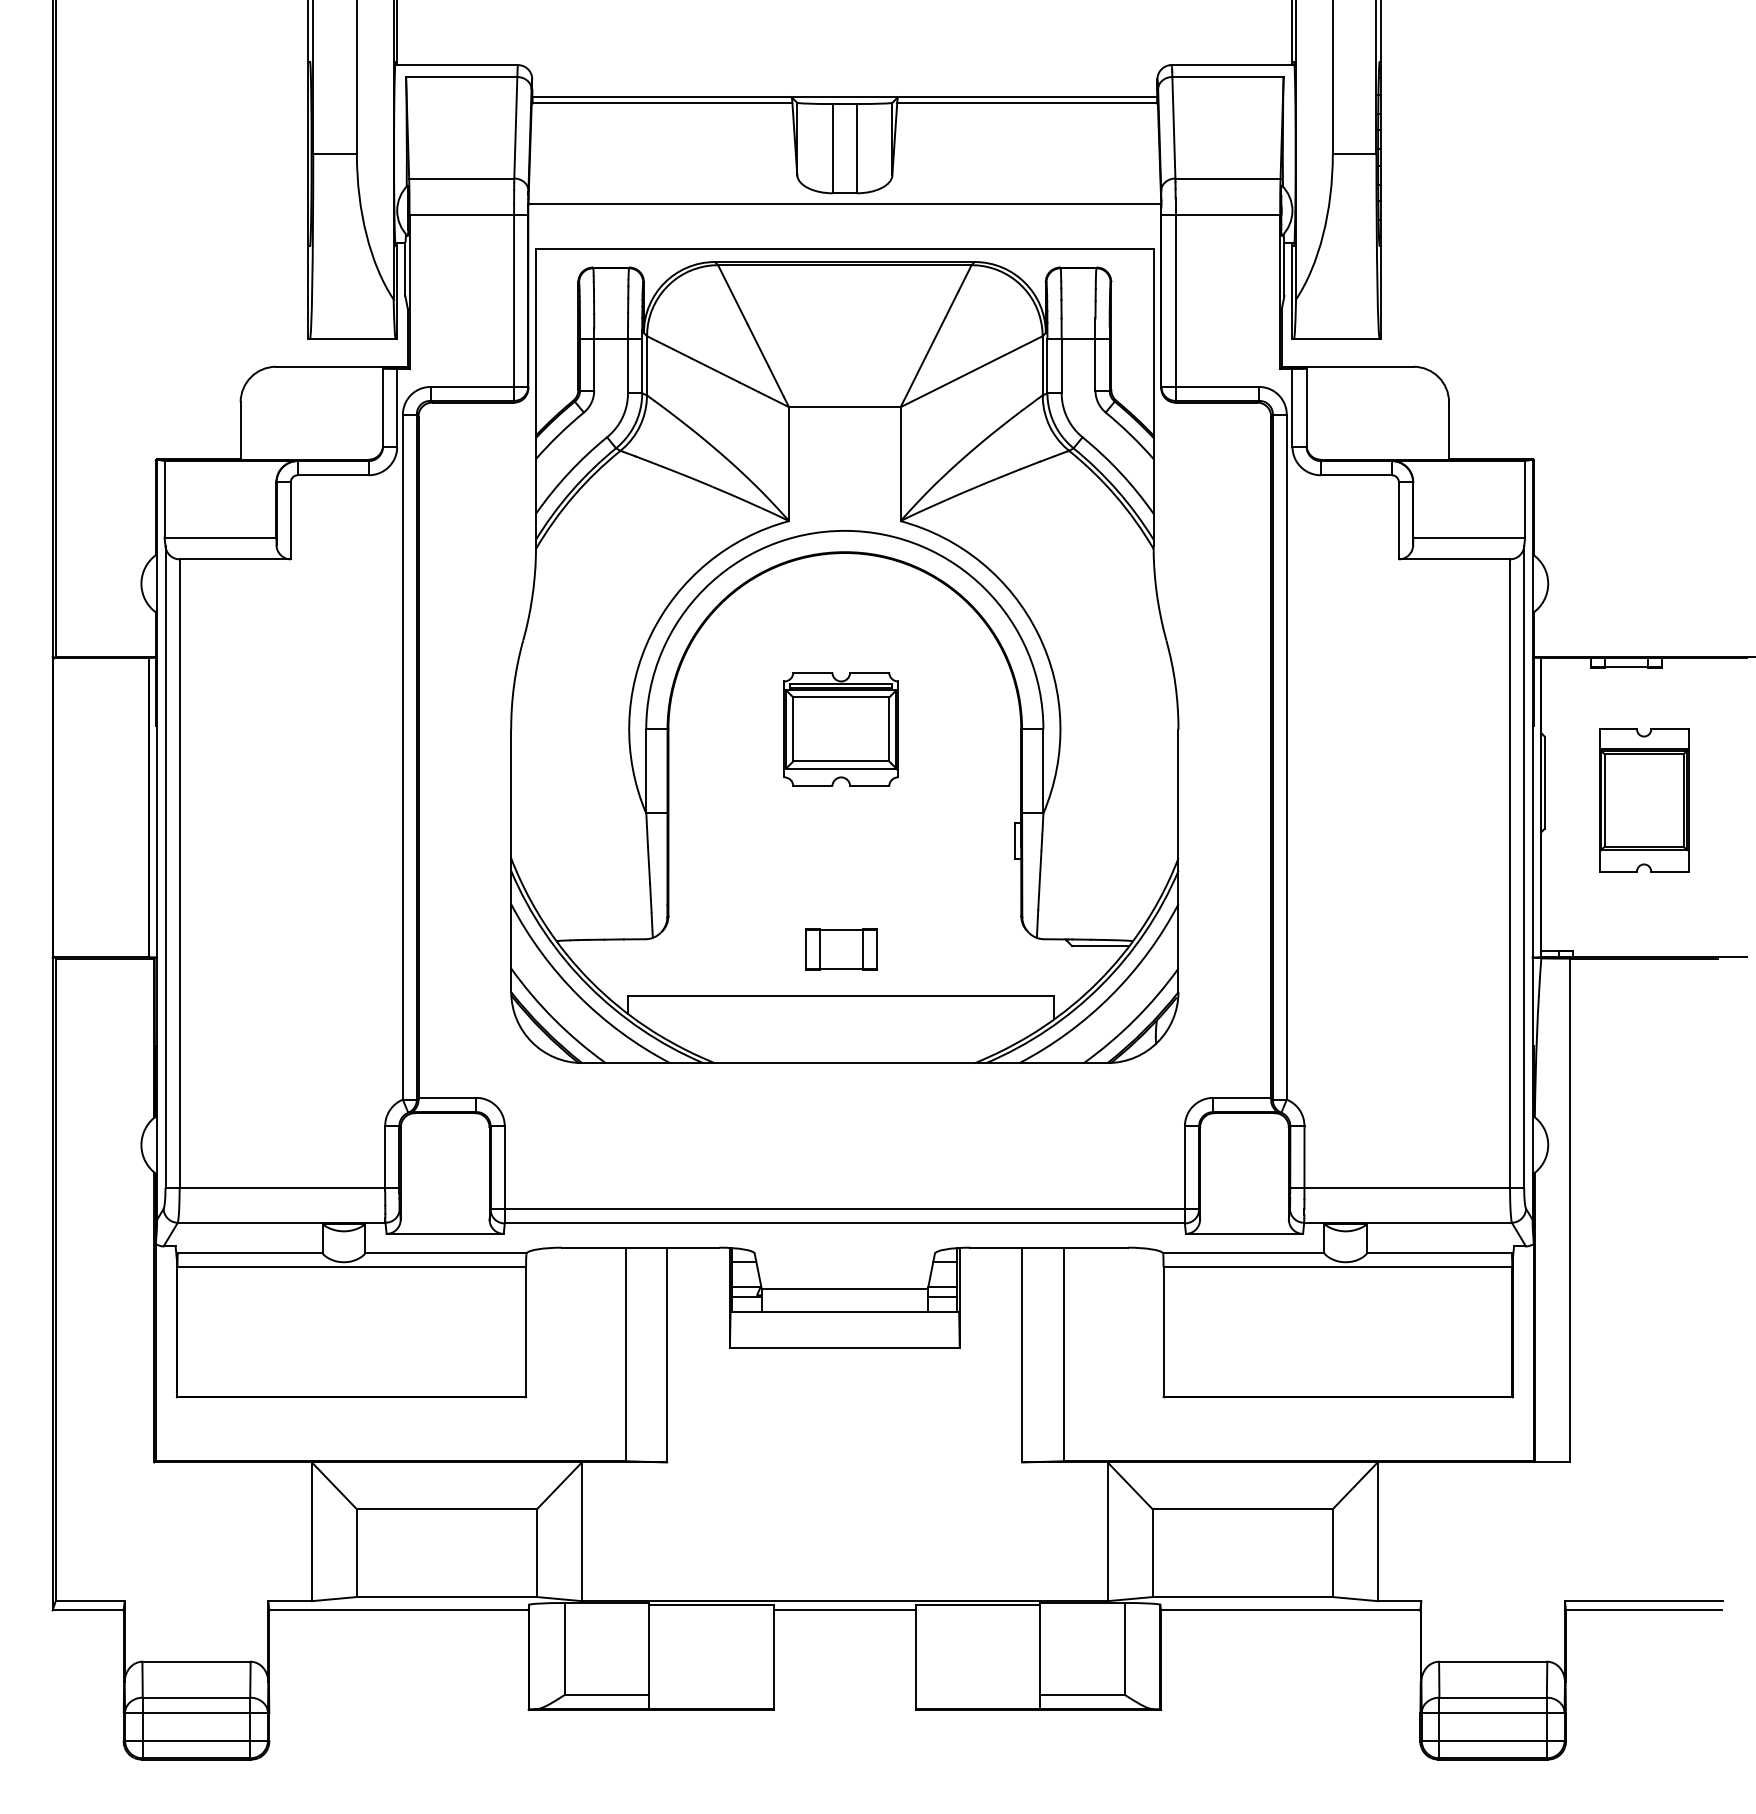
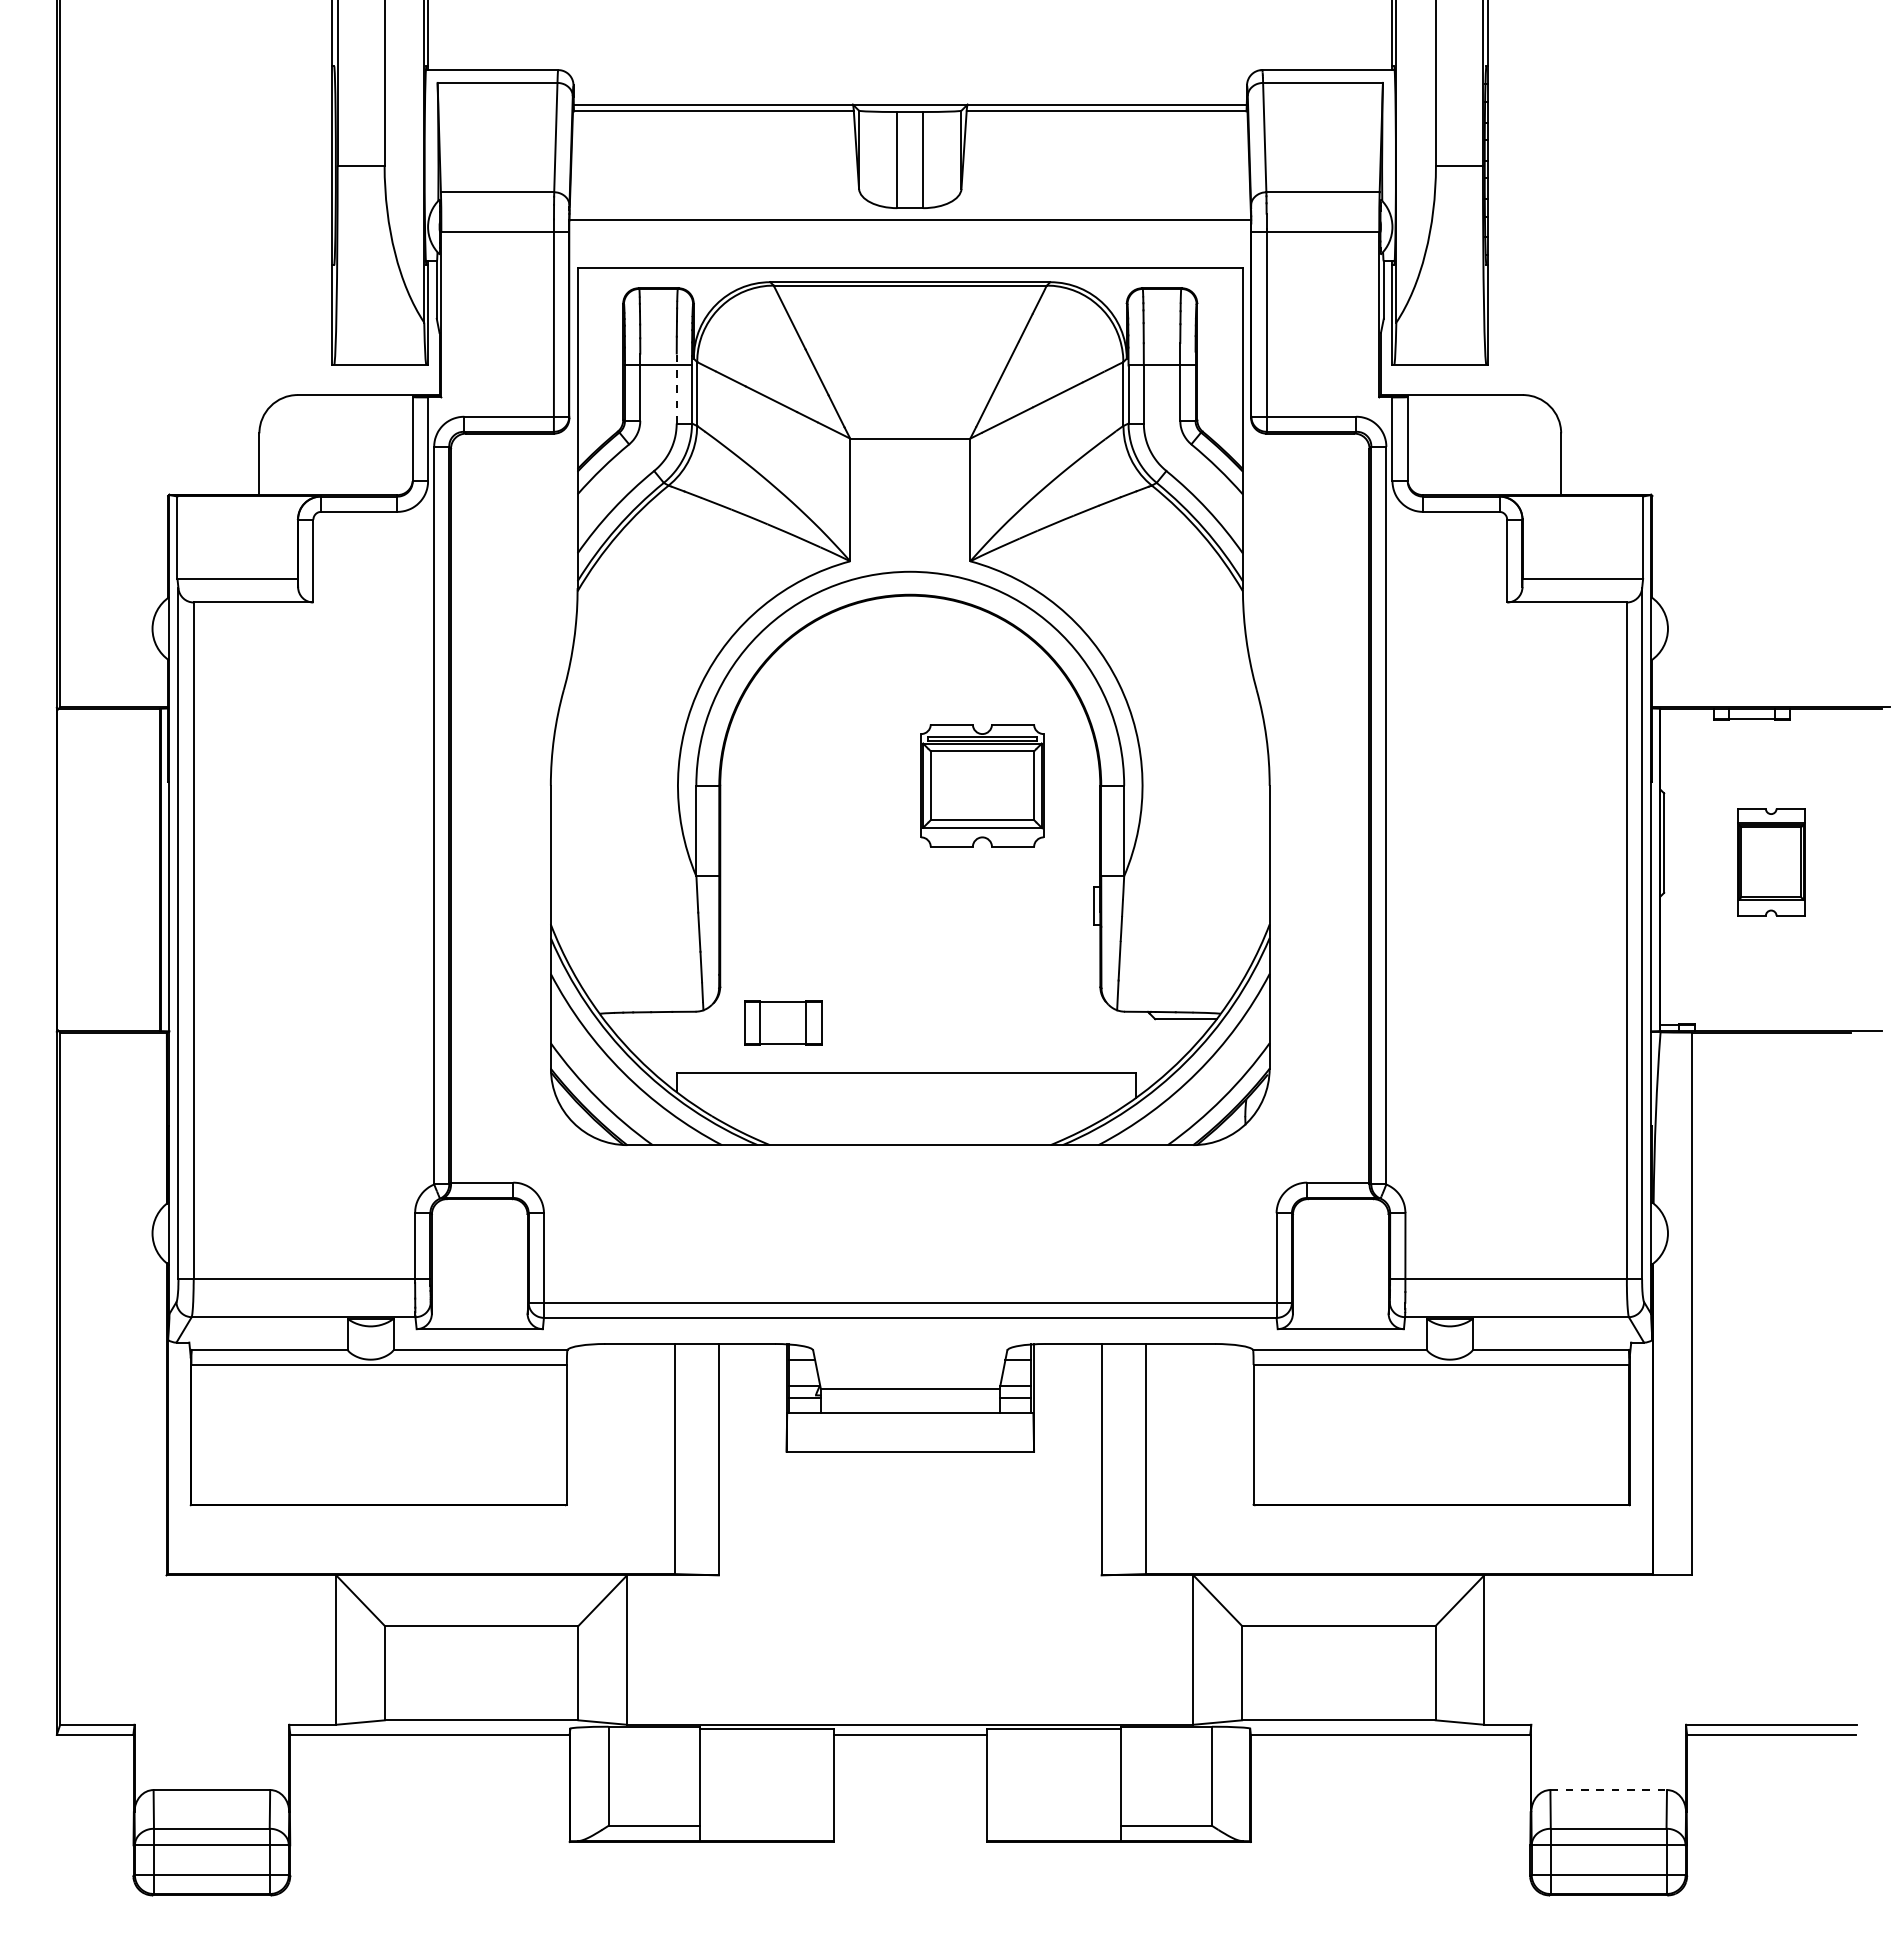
line: (627, 360) -> (676, 388), solid -> dashed
part: (841, 729) -> (982, 785), moved
part: (1643, 800) -> (1770, 862), size x0.7
part: (841, 949) -> (783, 1022), moved
line: (1493, 1662) -> (1609, 1790), solid -> dashed

